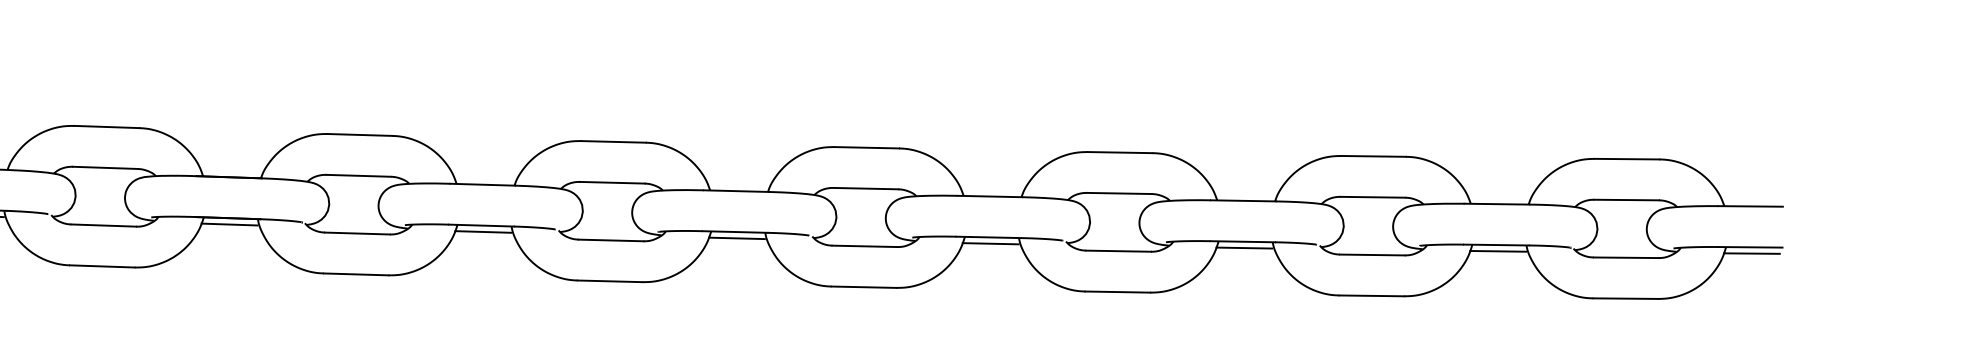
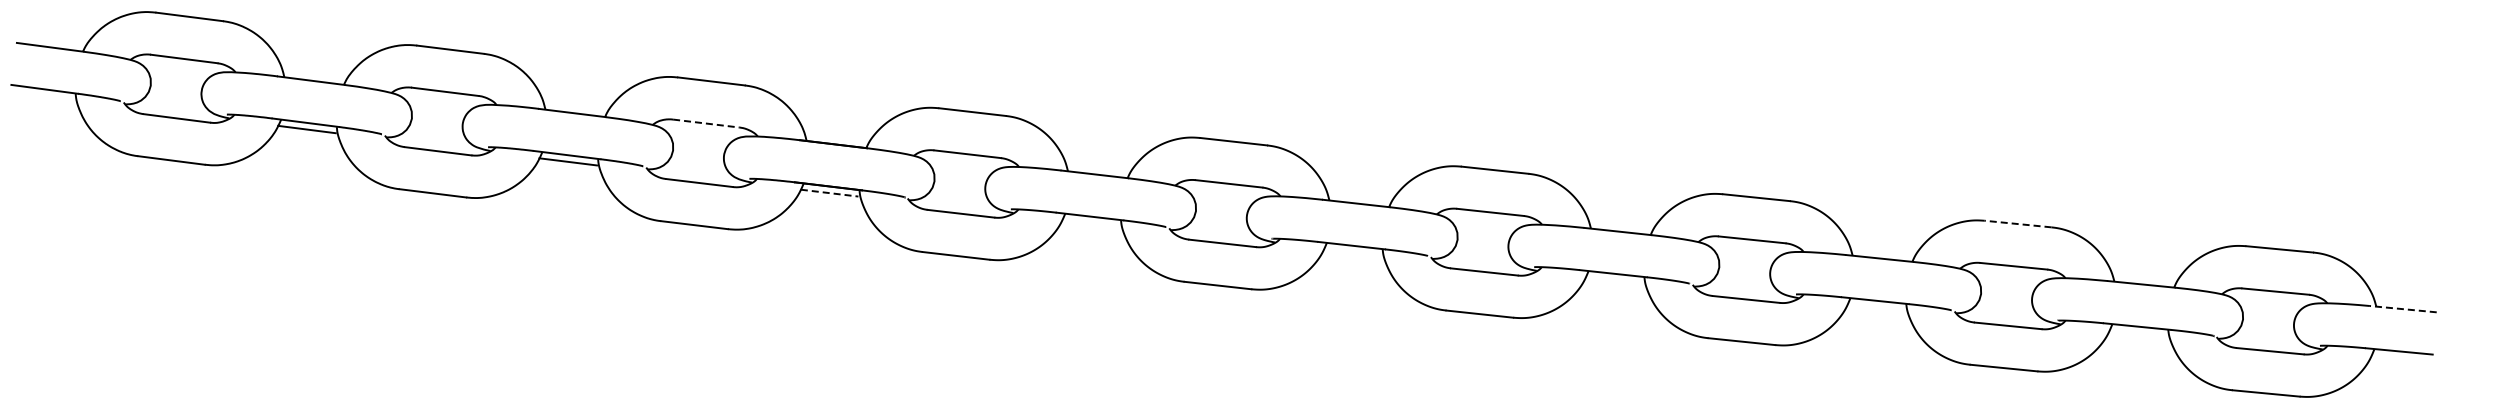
line: (1373, 156) -> (2018, 224), solid -> dashed
line: (105, 167) -> (706, 123), solid -> dashed
line: (1750, 206) -> (2403, 309), solid -> dashed
line: (229, 224) -> (829, 193), solid -> dashed
line: (482, 231) -> (1090, 222), removed
line: (736, 238) -> (1352, 252), removed
line: (990, 243) -> (1614, 280), removed
line: (1244, 248) -> (1876, 307), removed
line: (1498, 251) -> (2138, 333), removed
line: (1751, 253) -> (2400, 357), removed

